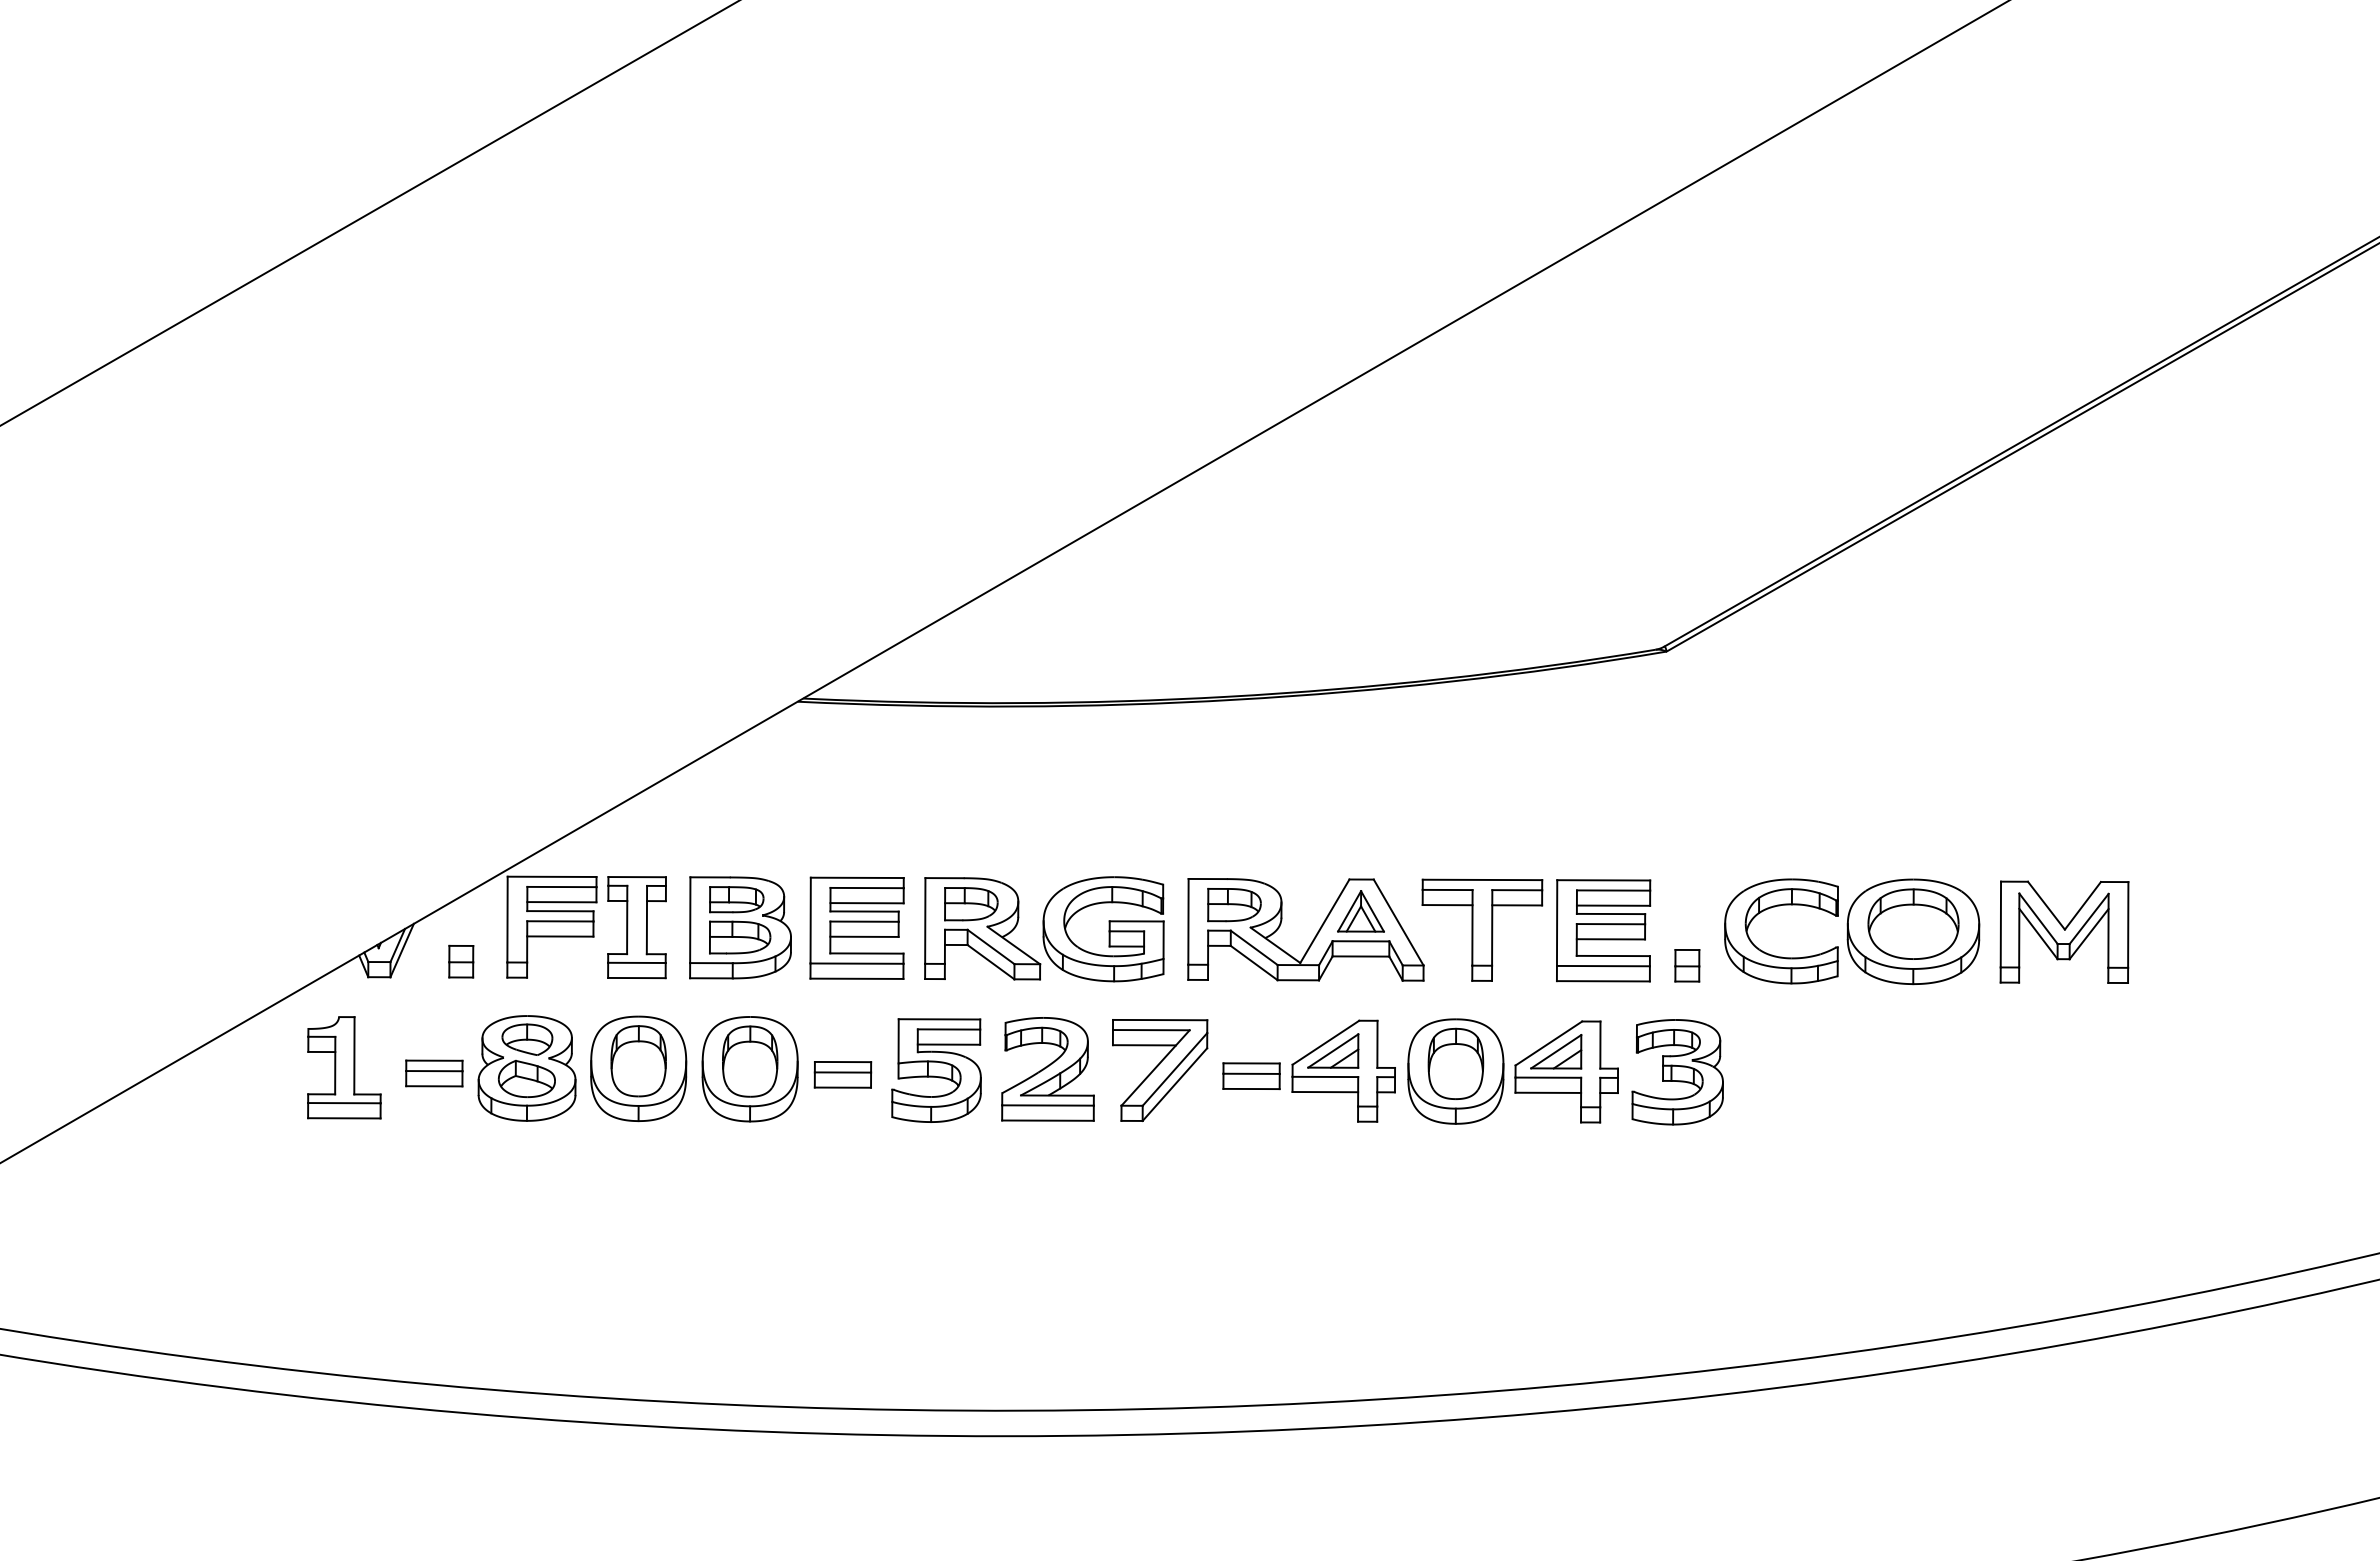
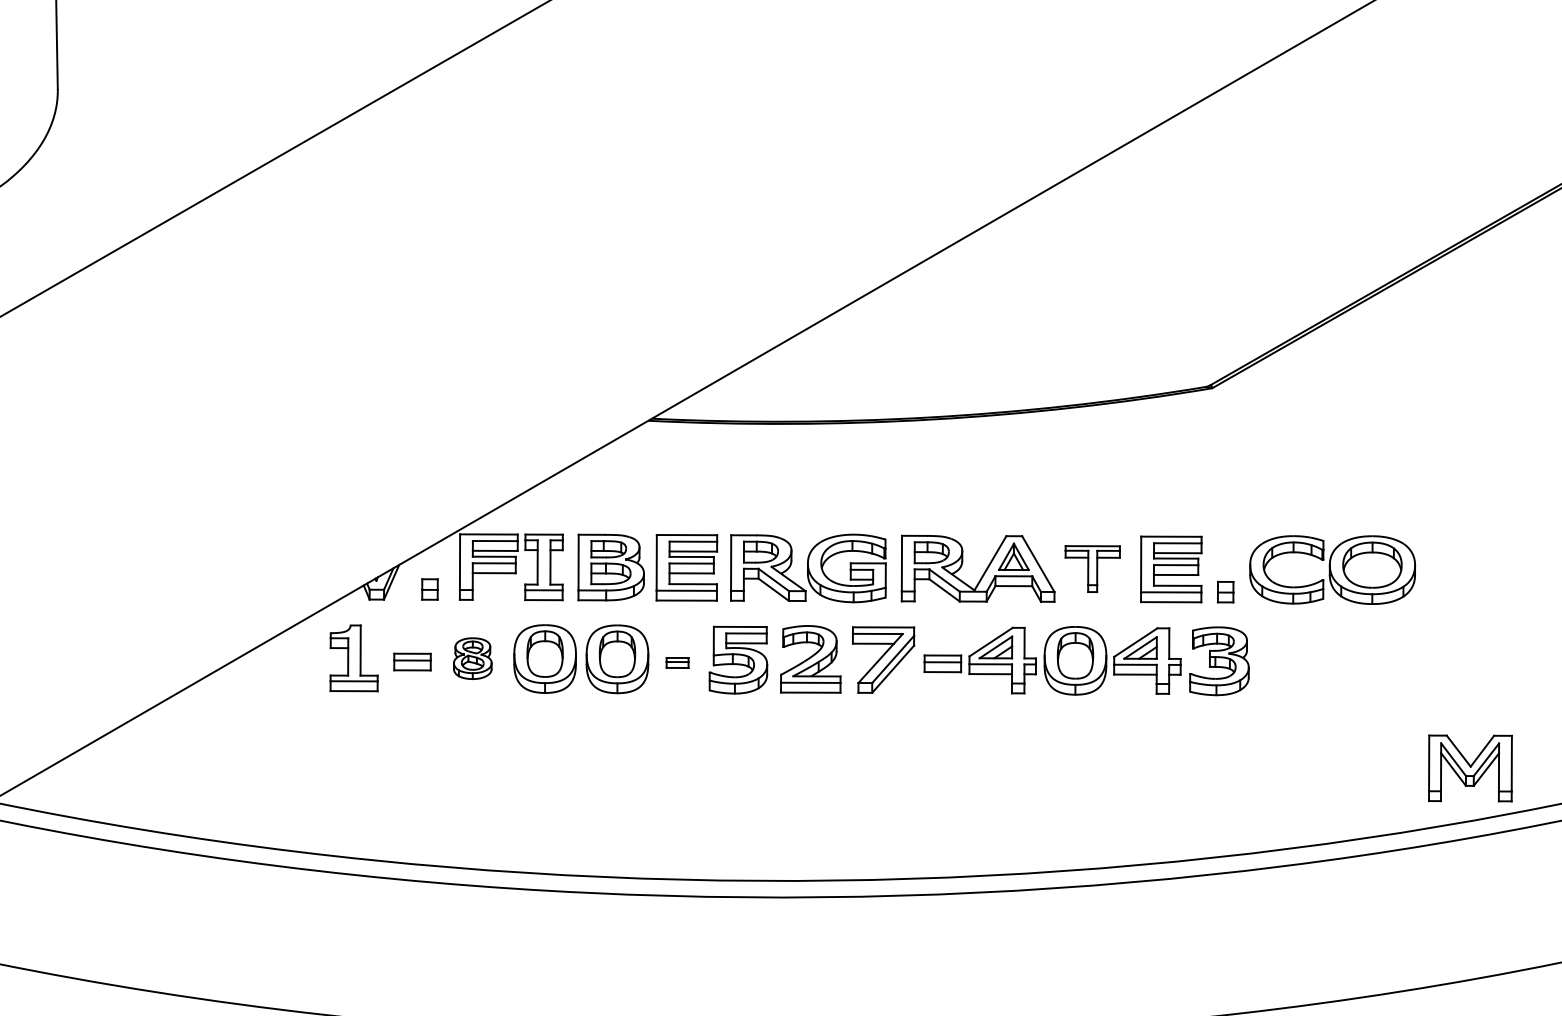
part: (1482, 929) -> (1092, 568), size x0.7
part: (2064, 932) -> (1470, 768), moved
part: (526, 1067) -> (472, 658), size x0.6
part: (842, 1074) -> (677, 662), size x0.6

